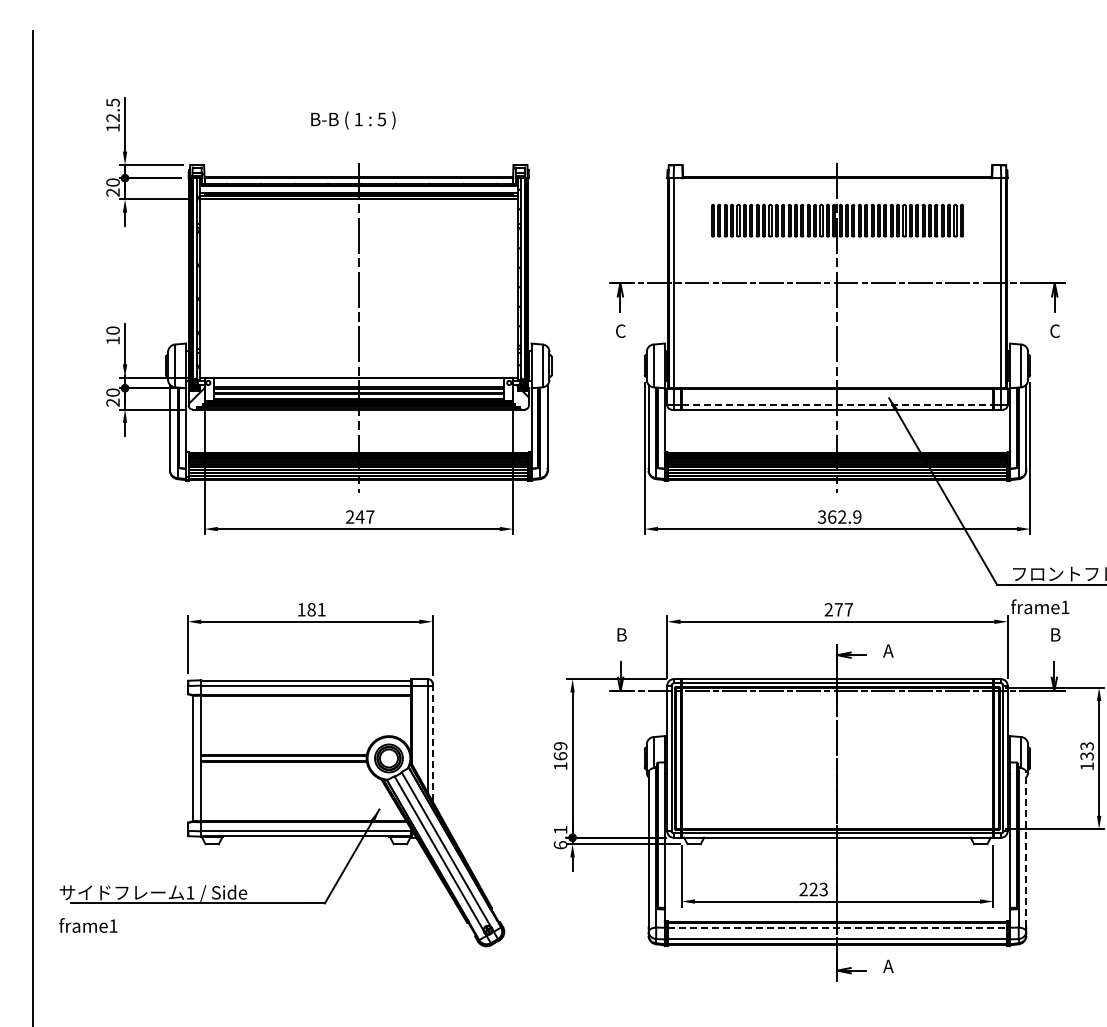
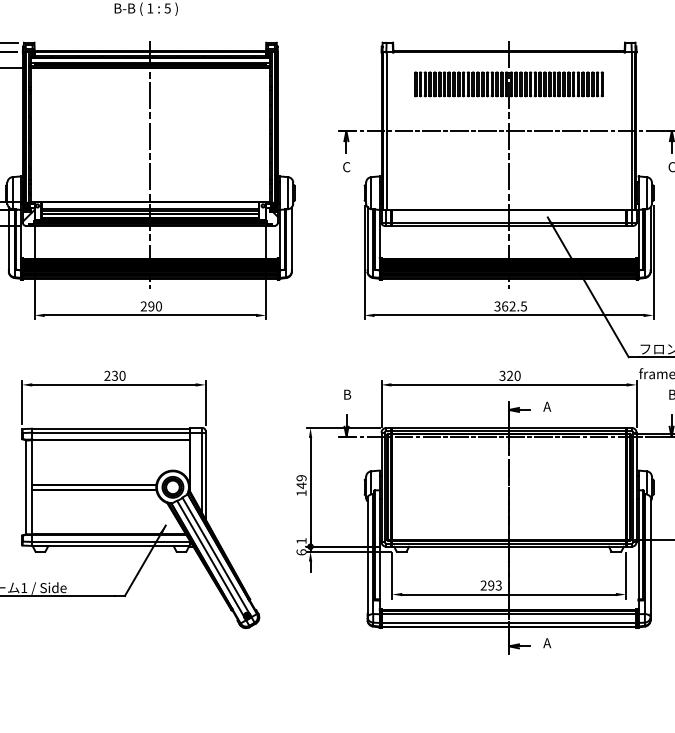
line: (837, 405) -> (509, 222), dashed -> solid
text: (364, 516) -> (154, 306), 247 -> 290
text: (857, 516) -> (524, 306), 362.9 -> 362.5
text: (311, 609) -> (114, 375), 181 -> 230
text: (838, 609) -> (509, 375), 277 -> 320
line: (432, 743) -> (205, 476), dashed -> solid
text: (560, 755) -> (301, 485), 169 -> 149
line: (1026, 848) -> (650, 554), dashed -> solid
text: (813, 889) -> (491, 585), 223 -> 293
line: (837, 927) -> (509, 614), dashed -> solid

